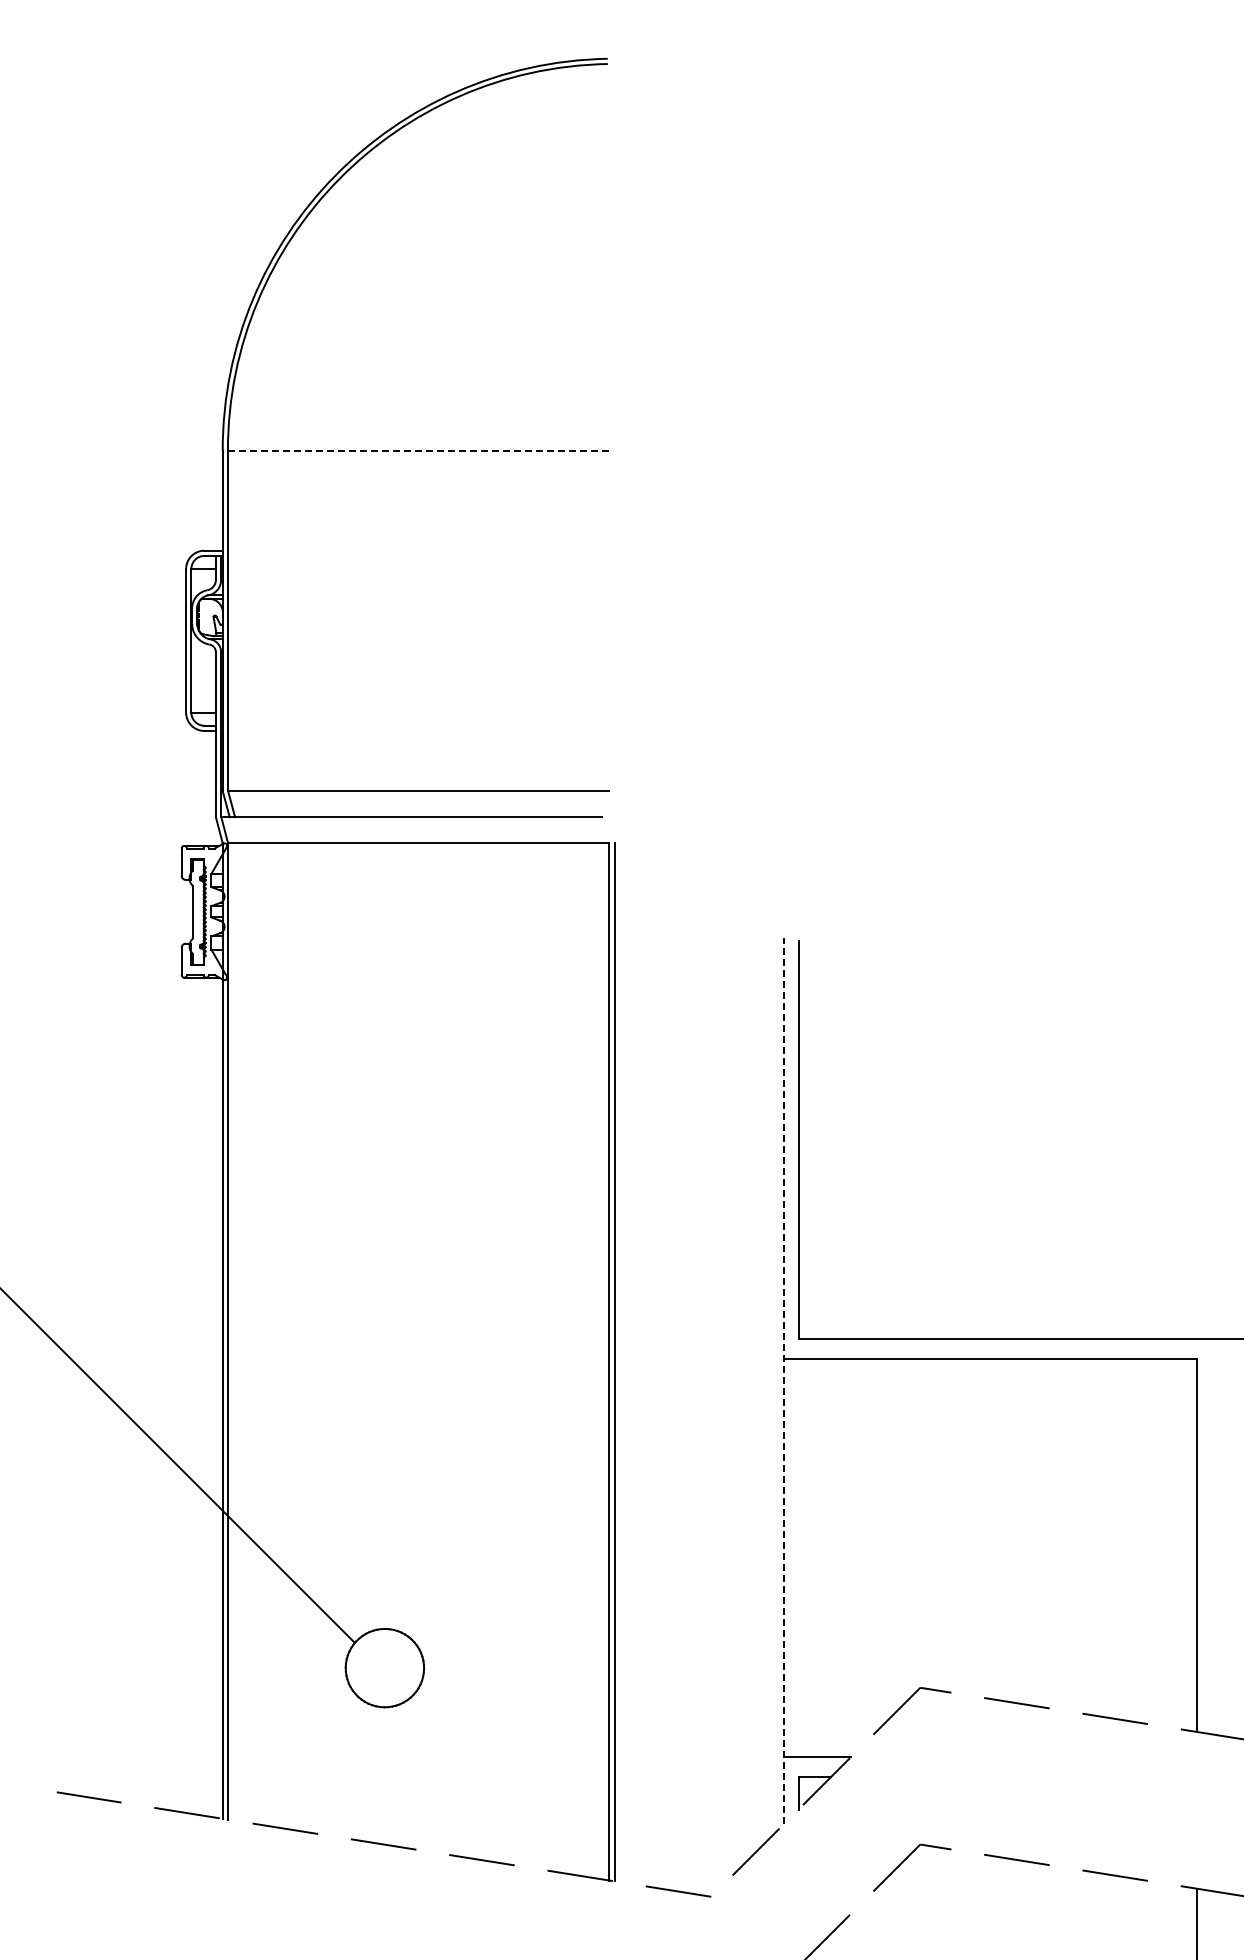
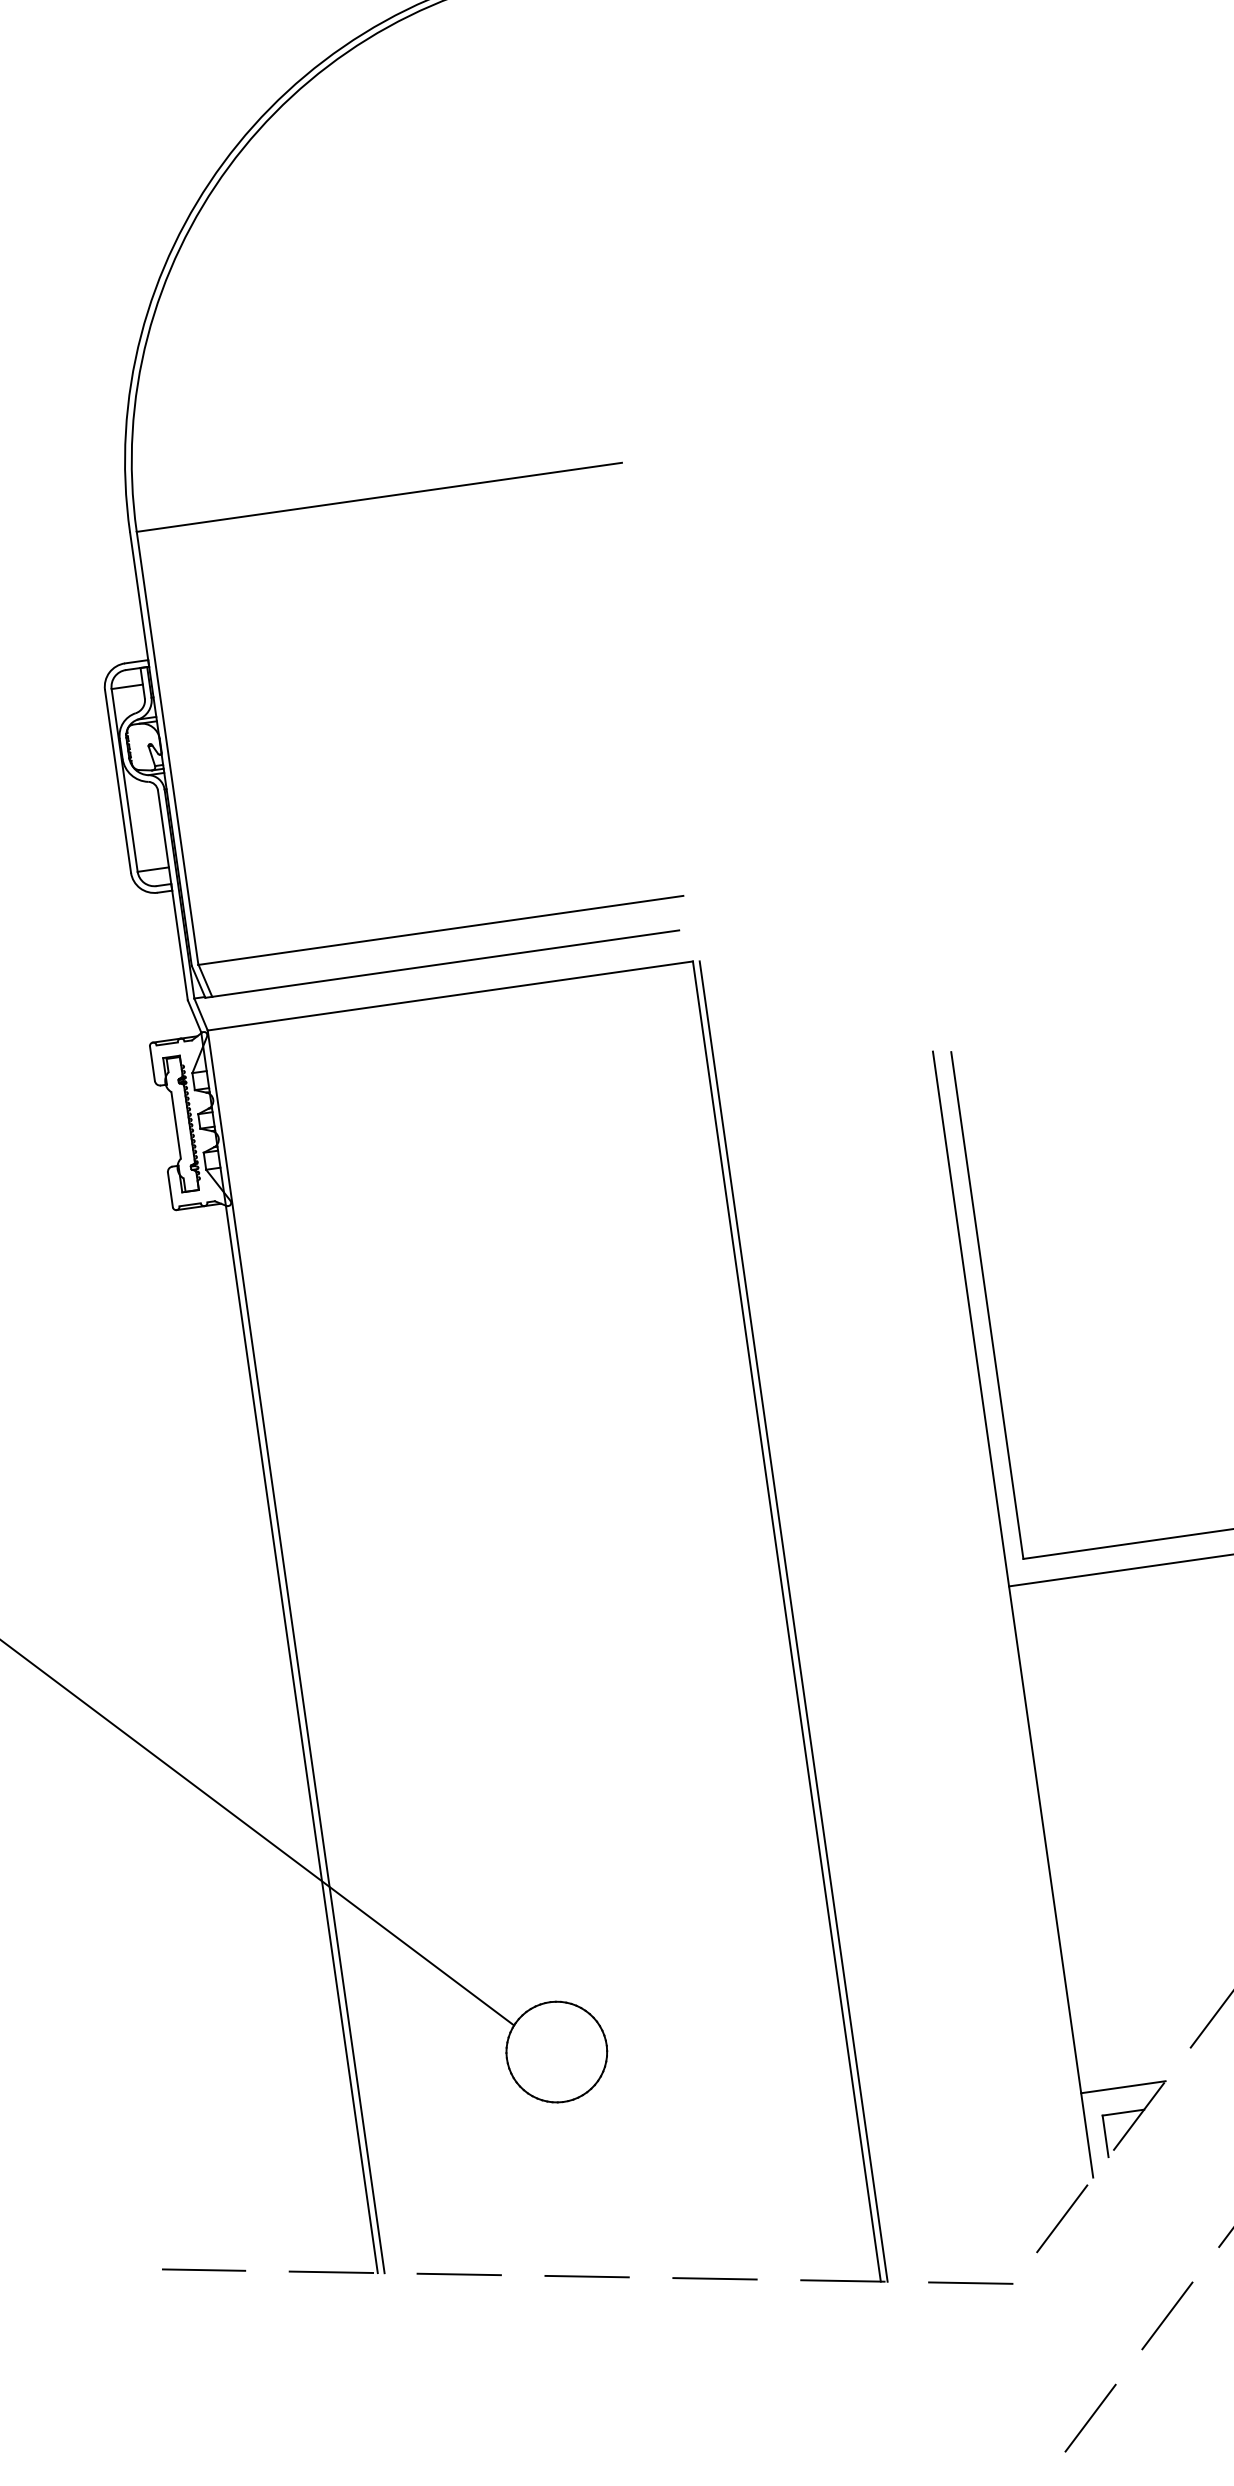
line: (418, 450) -> (379, 497), dashed -> solid
line: (784, 1381) -> (1013, 1615), dashed -> solid

